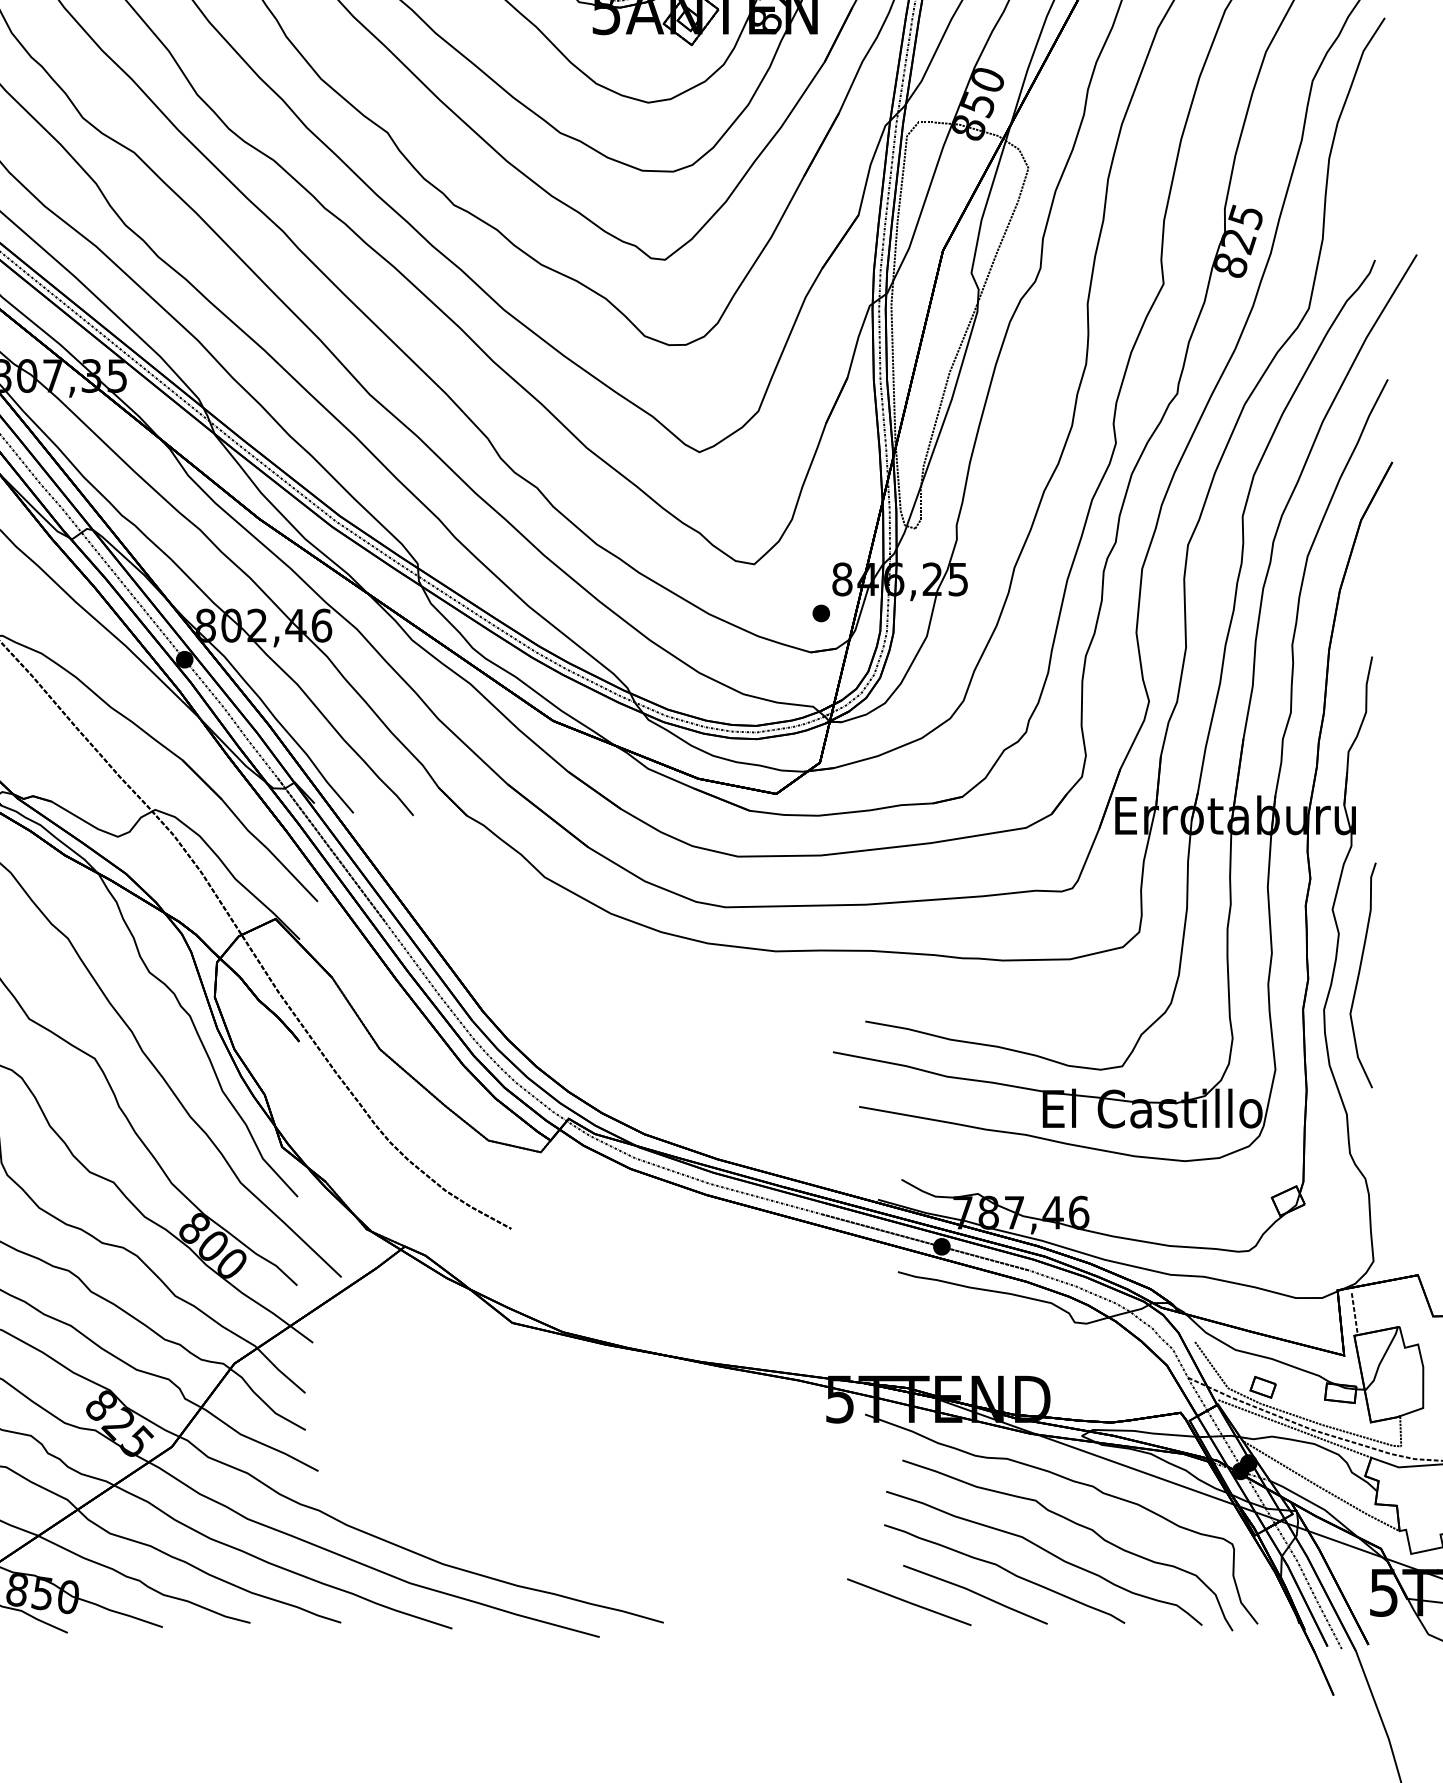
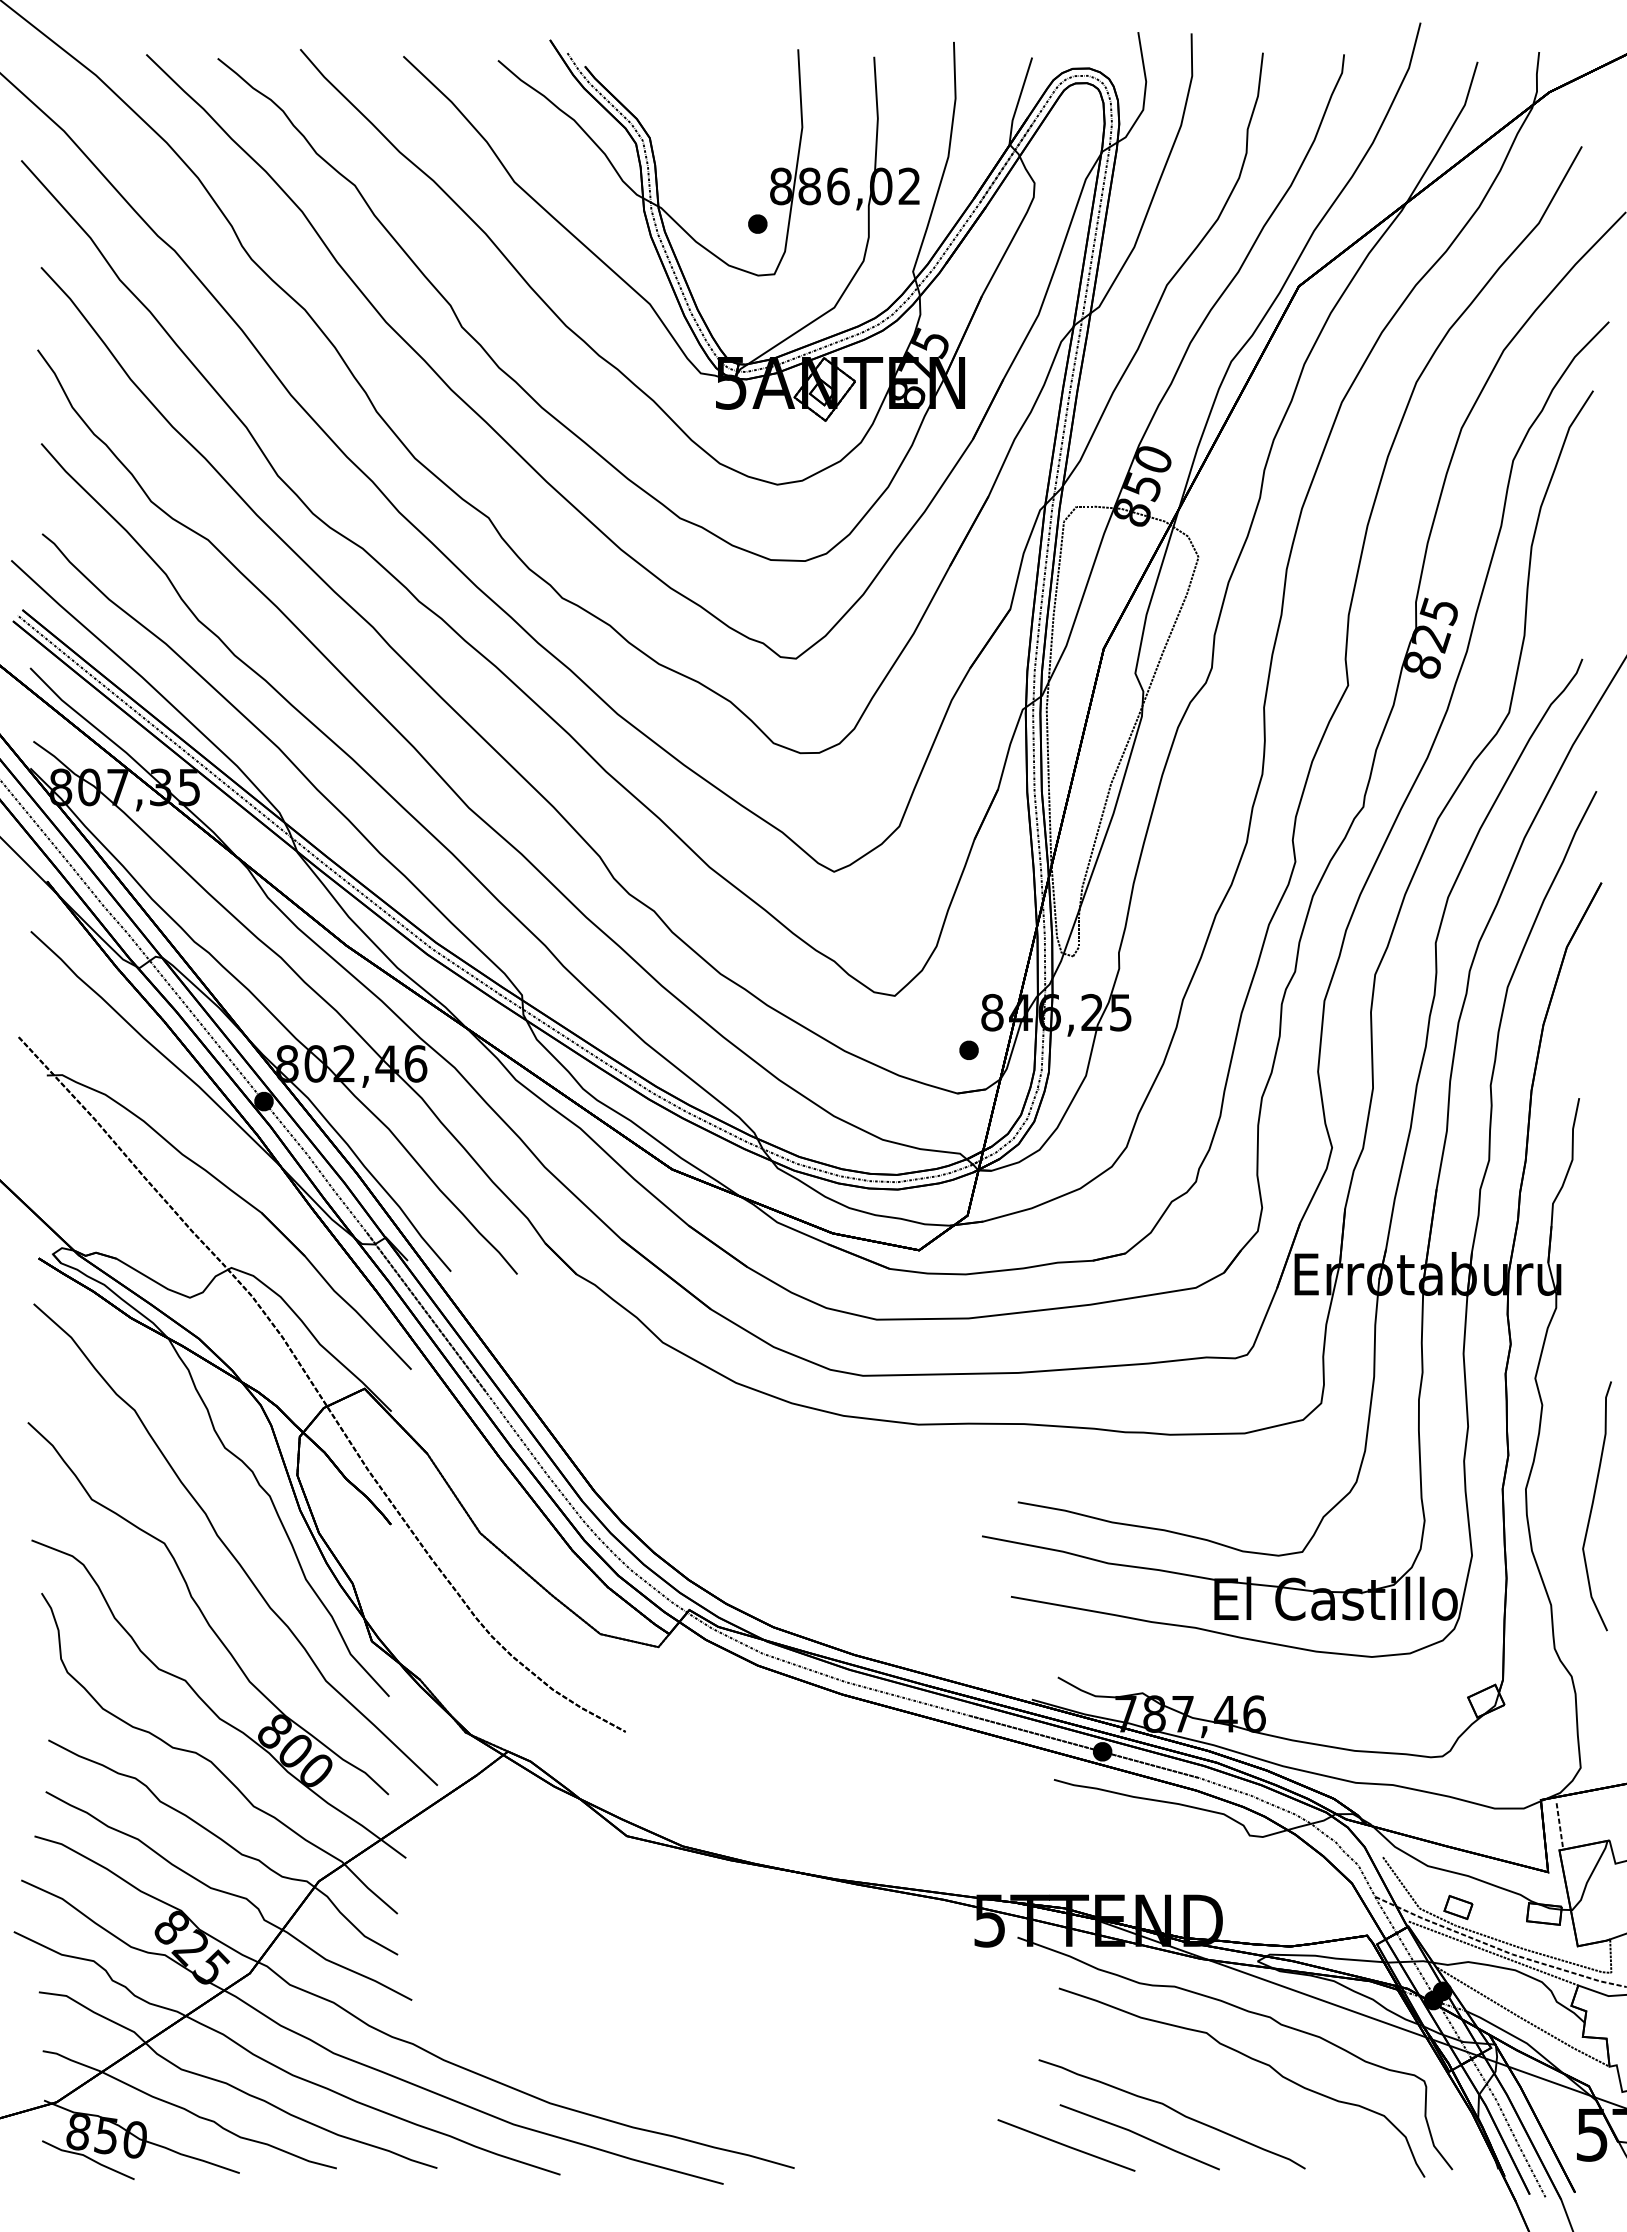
curve: (1359, 974) -> (1593, 1505), moved
curve: (1047, 1552) -> (1219, 2090), removed

